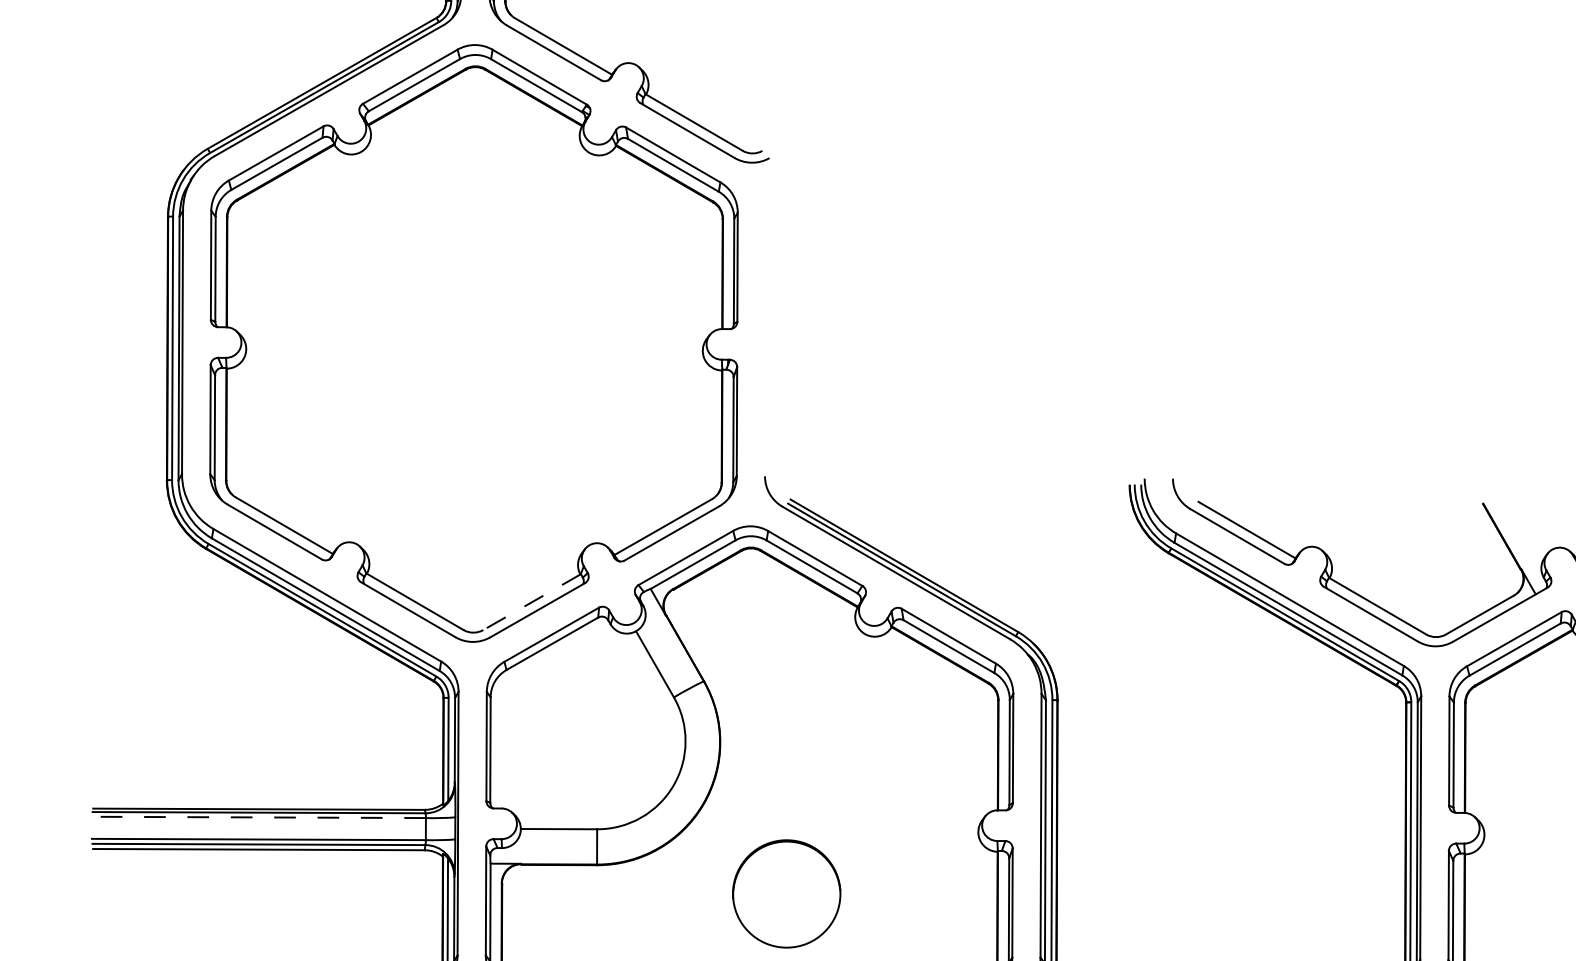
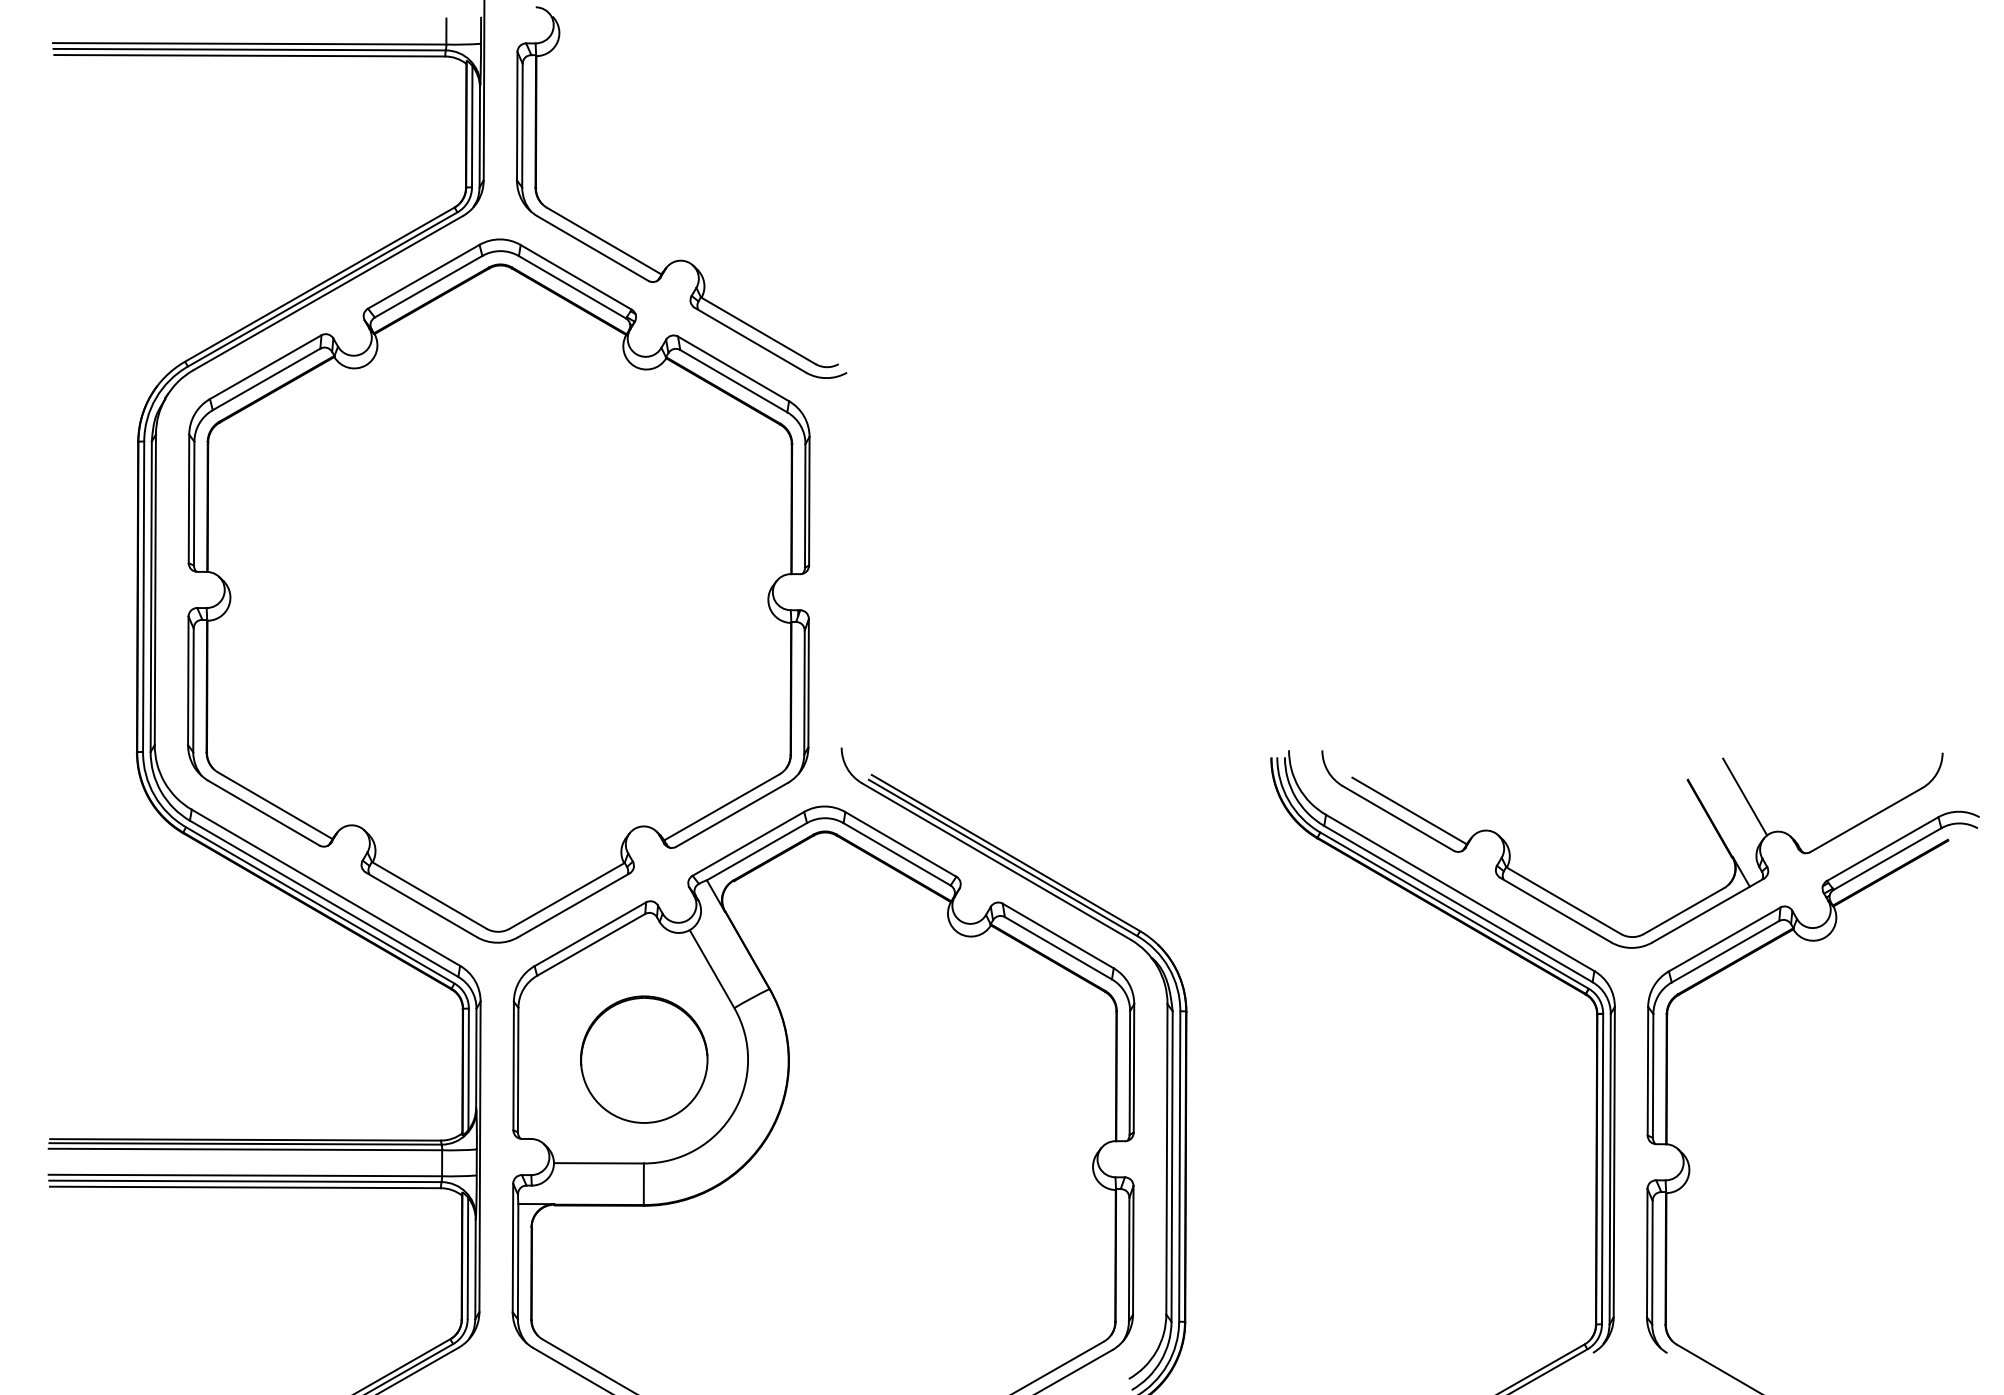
line: (1532, 517) -> (1745, 796), added
line: (531, 602) -> (566, 896), dashed -> solid
line: (259, 817) -> (245, 1149), dashed -> solid
part: (786, 893) -> (644, 1059), moved

